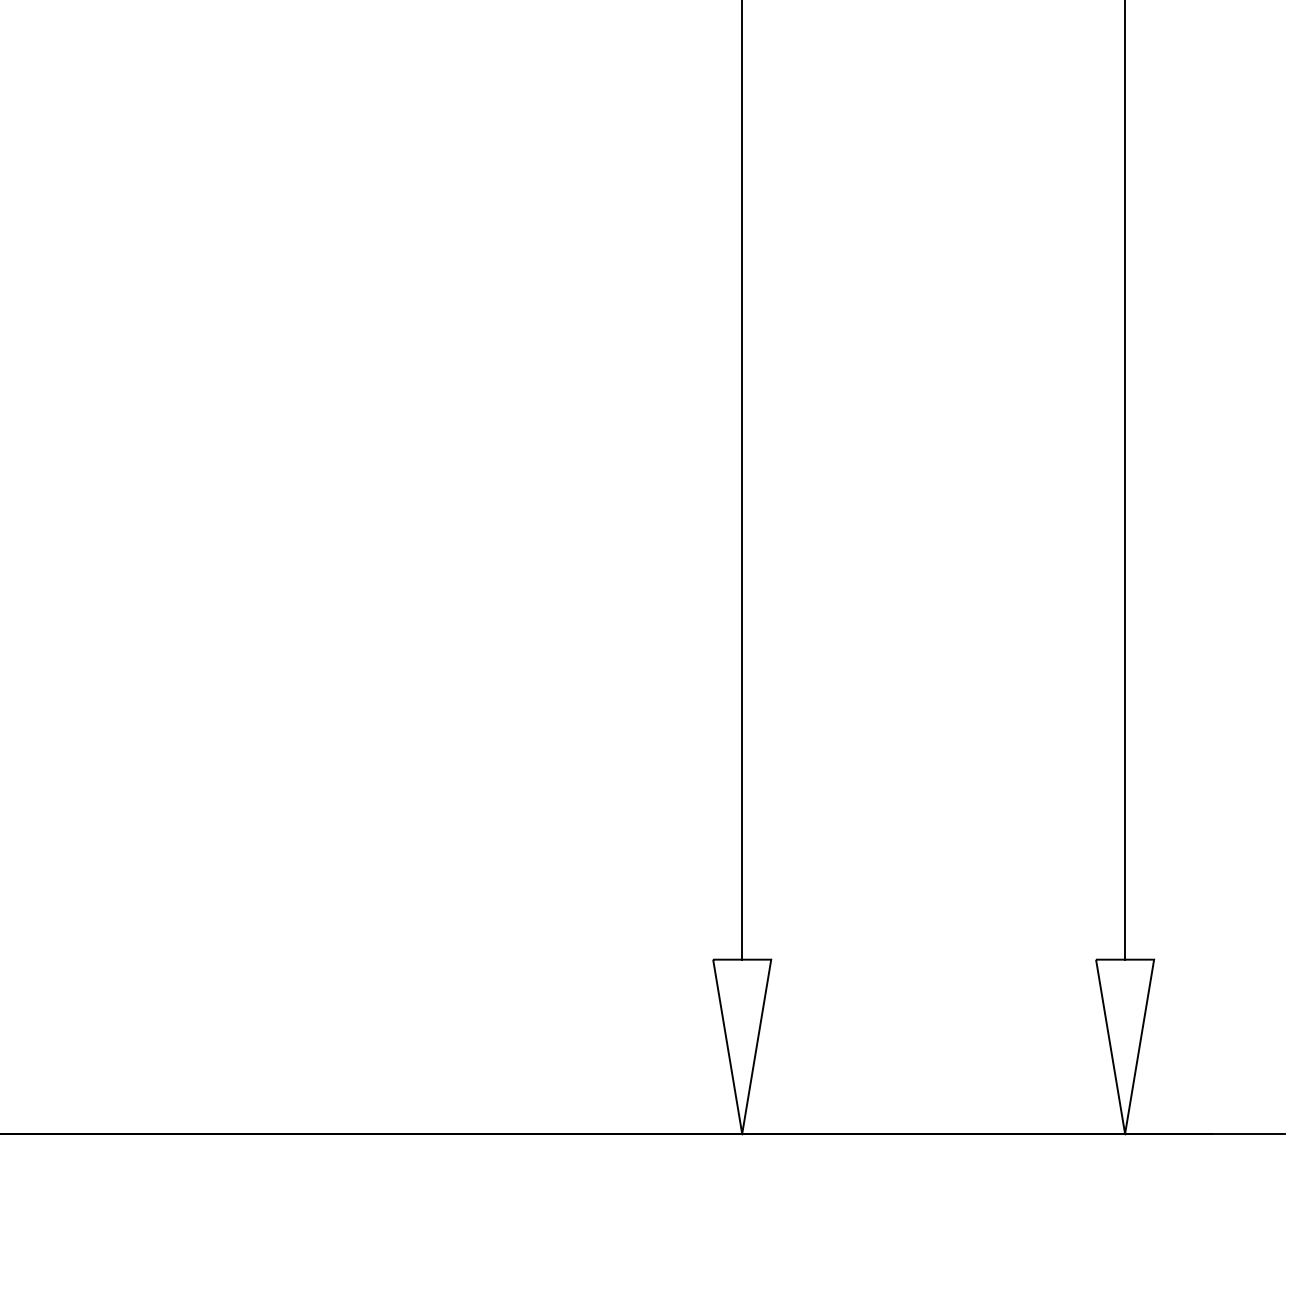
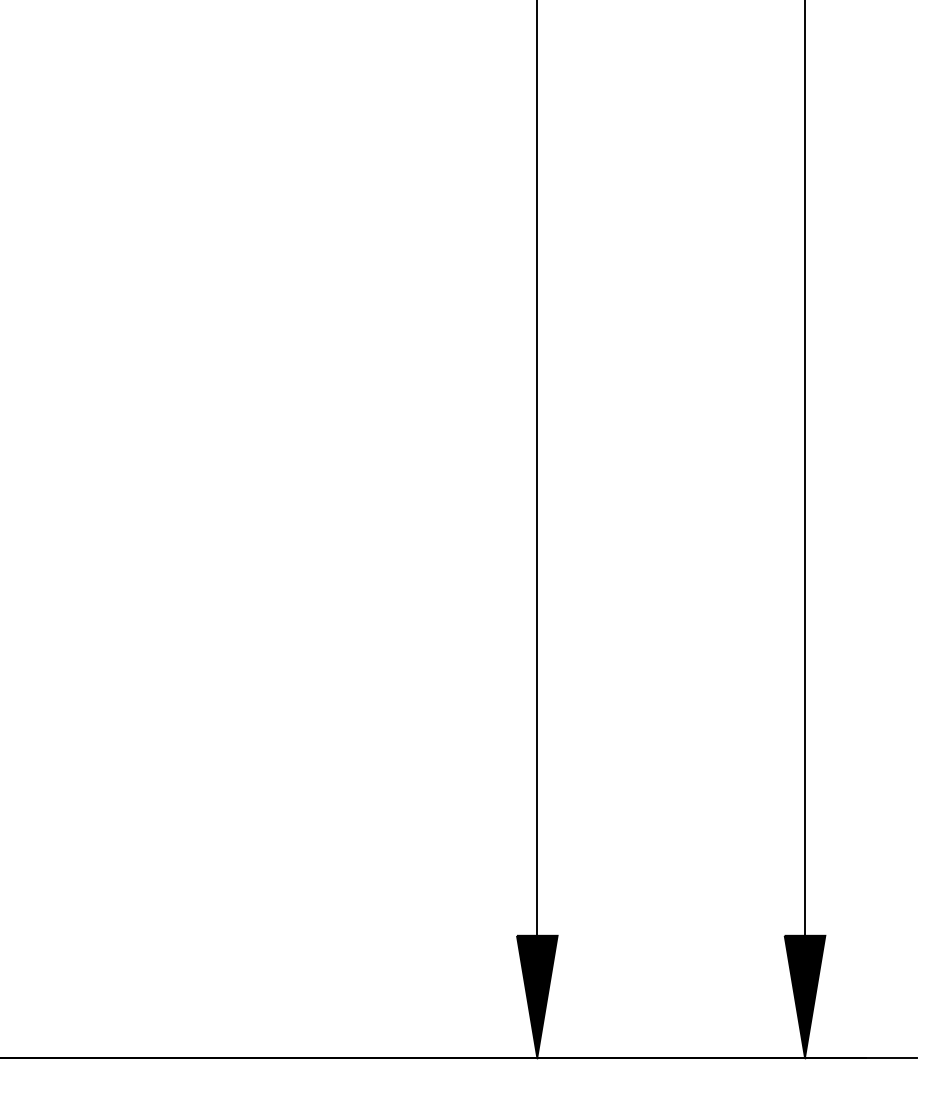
fill: (741, 1046) -> (536, 996), added
fill: (1124, 1046) -> (804, 996), added

